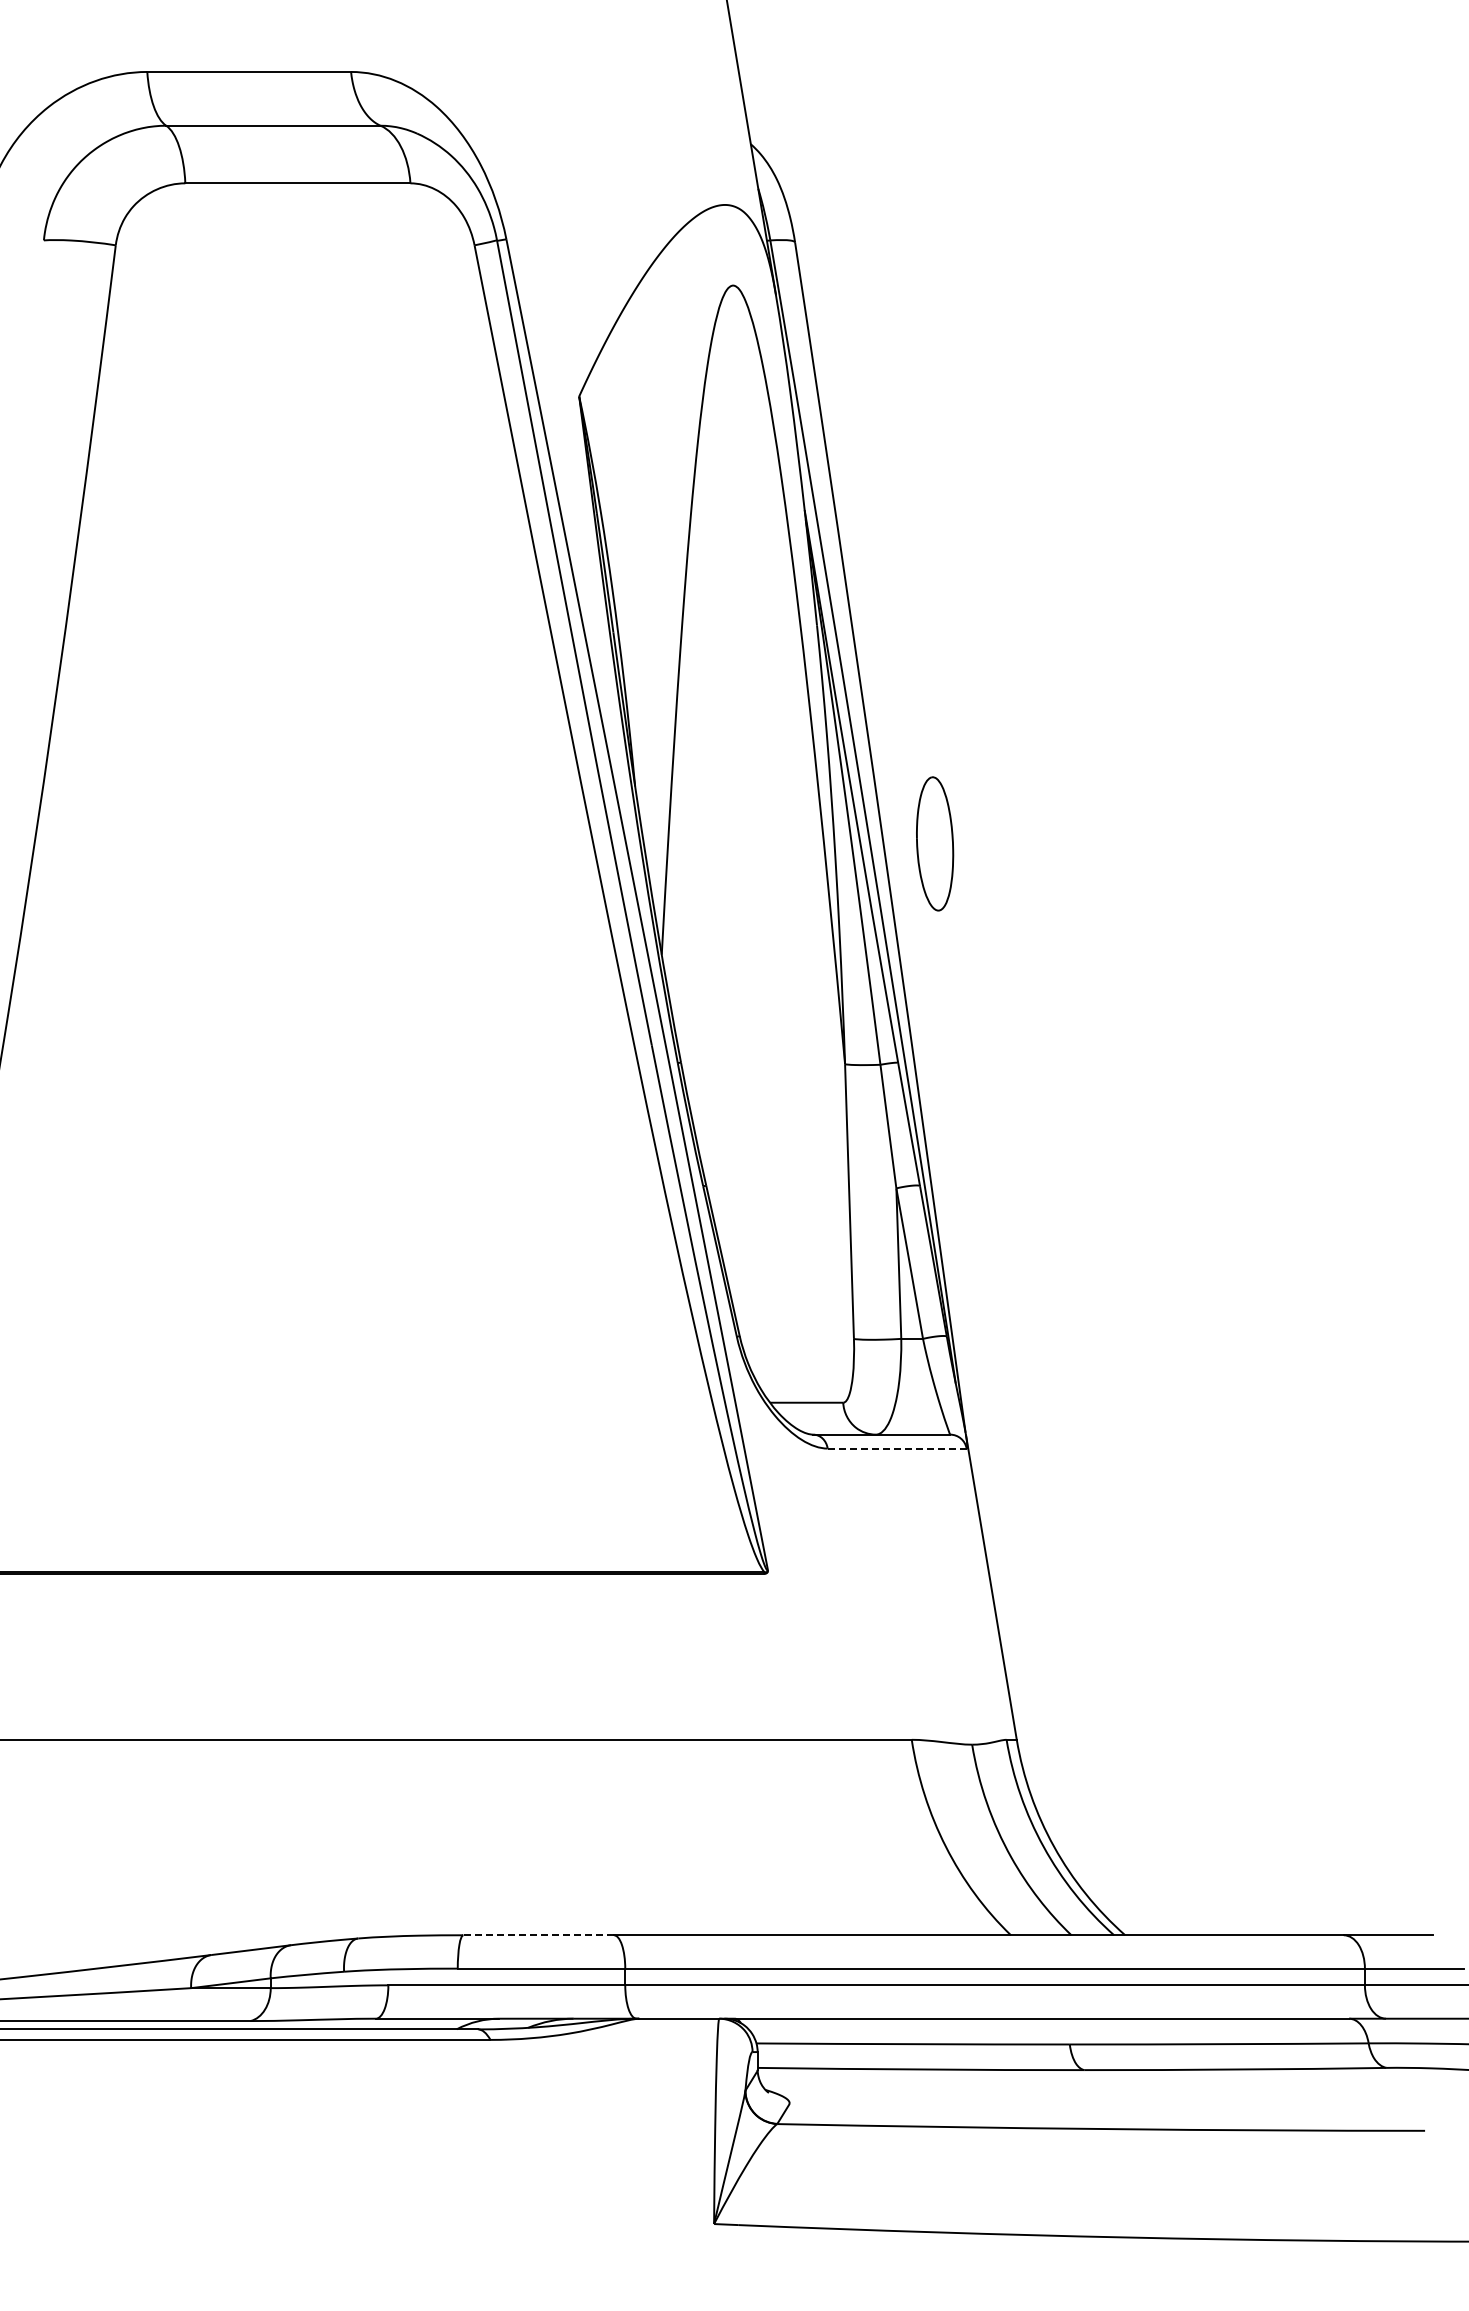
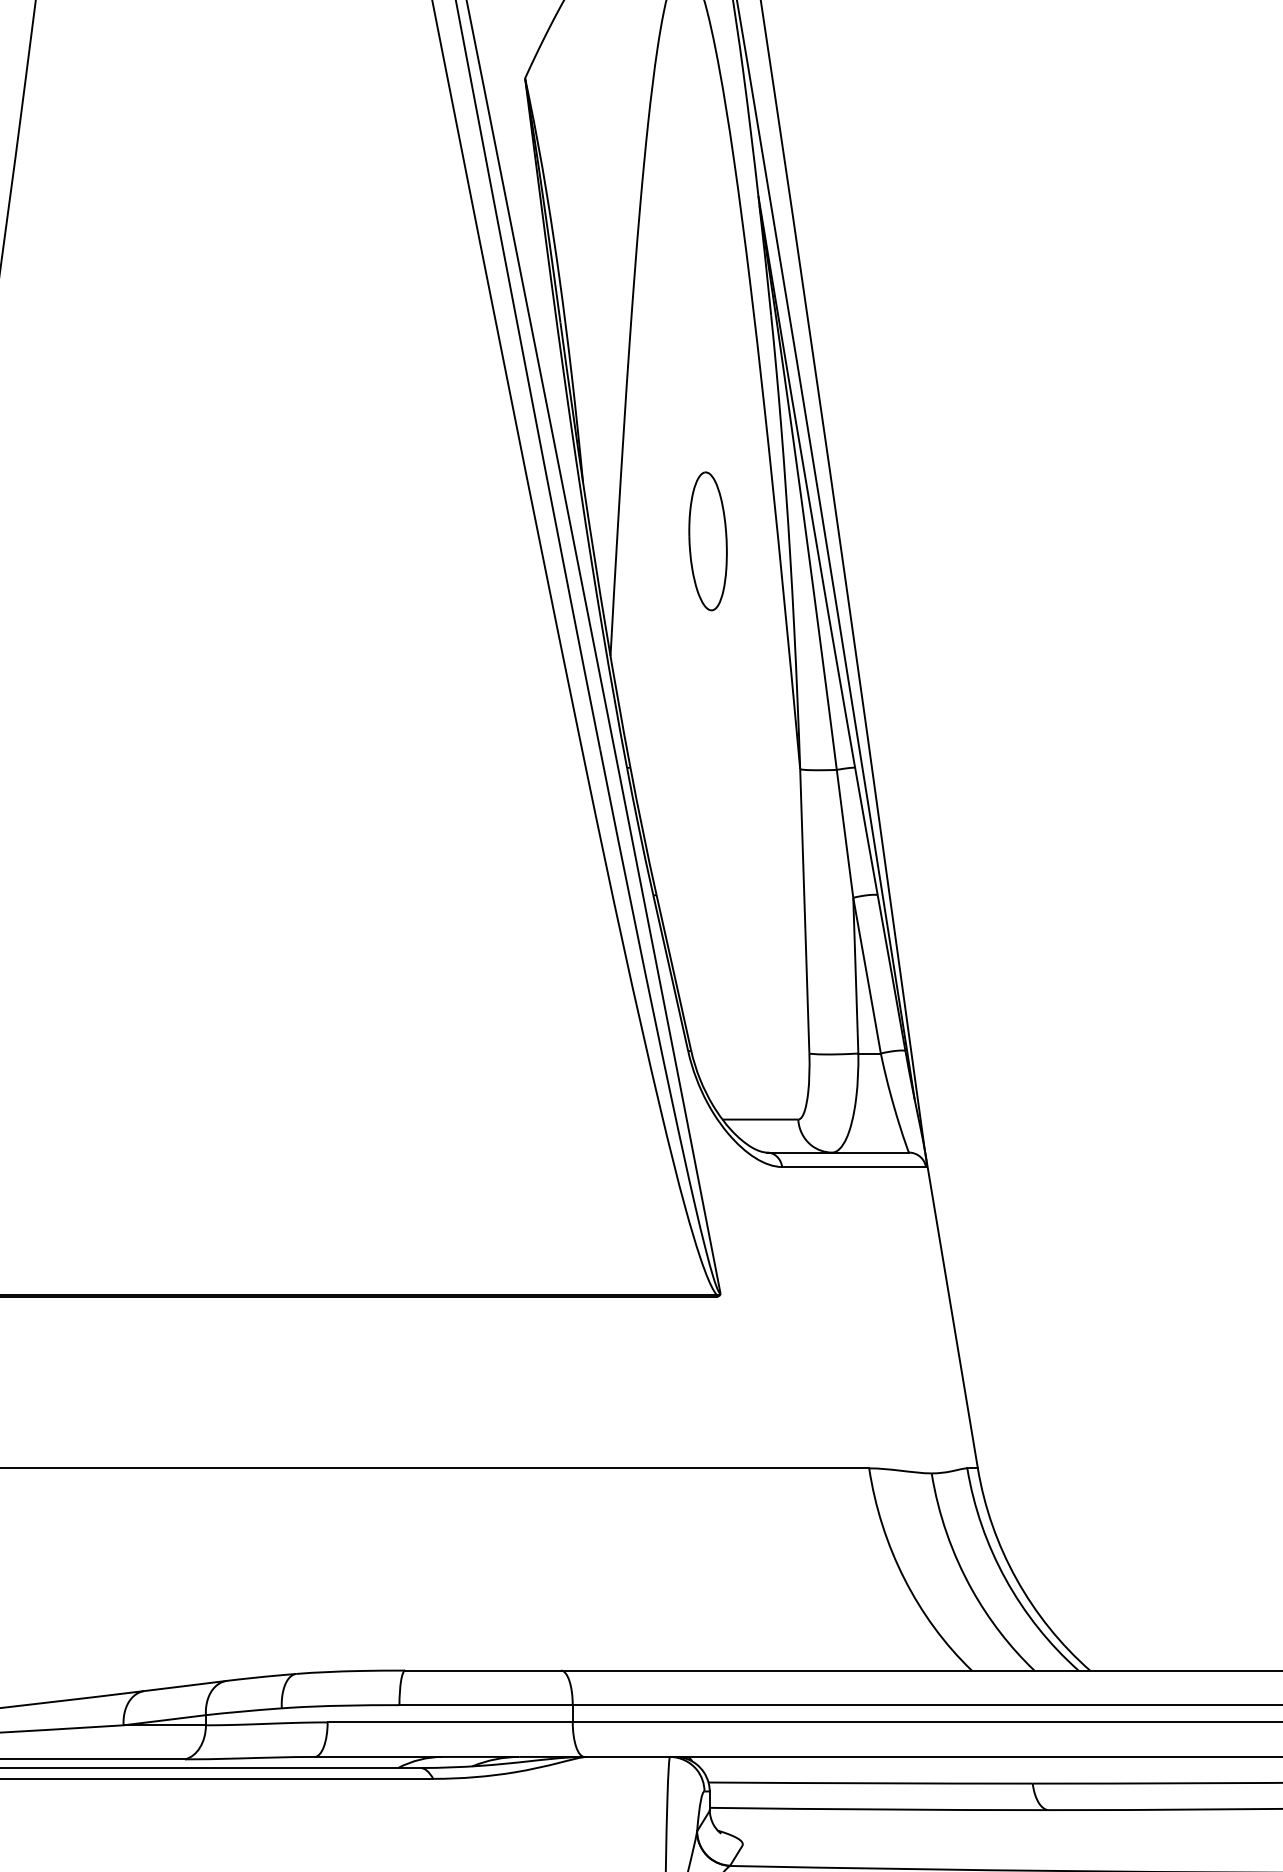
part: (935, 843) -> (708, 540), moved
line: (896, 1448) -> (853, 1166), dashed -> solid
line: (538, 1935) -> (482, 1670), dashed -> solid

